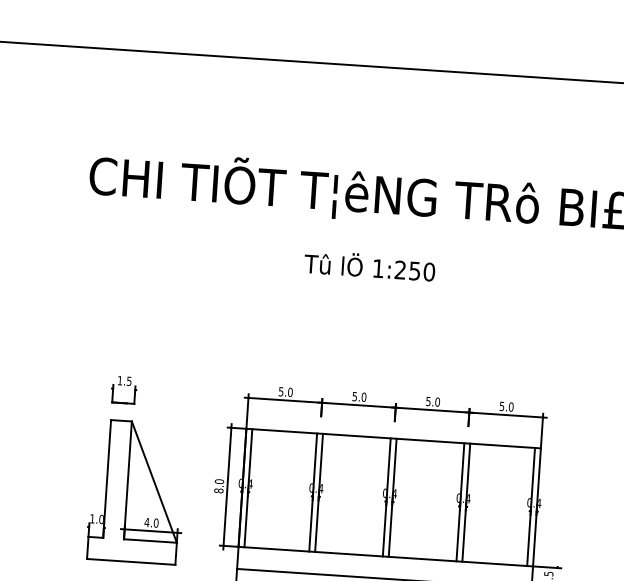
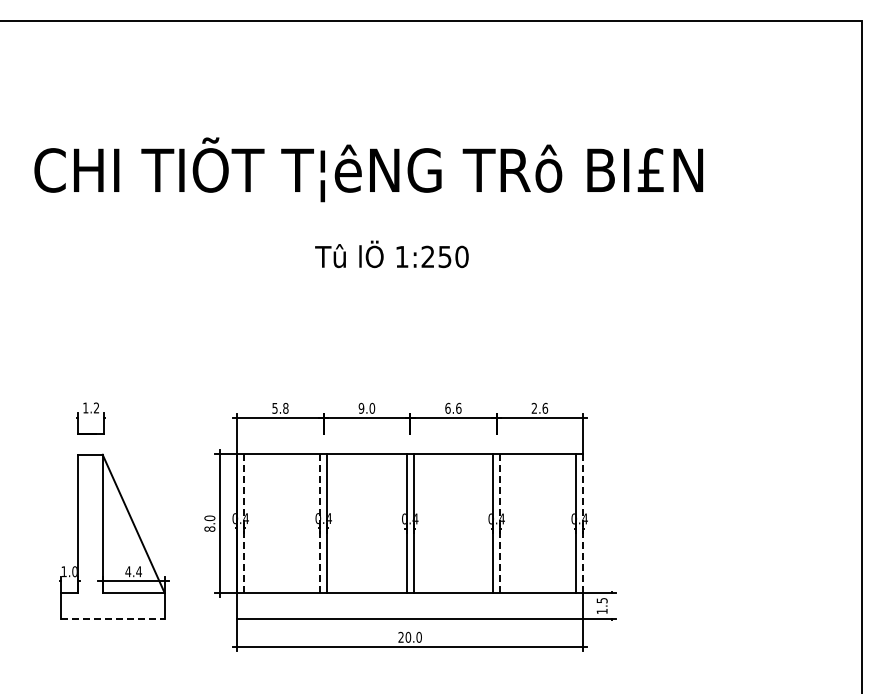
text: (369, 266) -> (391, 254), moved
text: (129, 380) -> (96, 407), 1.5 -> 1.2
text: (290, 392) -> (285, 408), 5.0 -> 5.8
text: (354, 395) -> (361, 407), 5.0 -> 9.0
text: (433, 401) -> (453, 407), 5.0 -> 6.6
text: (506, 405) -> (539, 407), 5.0 -> 2.6
line: (248, 488) -> (244, 524), solid -> dashed
line: (313, 493) -> (320, 524), solid -> dashed
line: (466, 503) -> (500, 524), solid -> dashed
line: (537, 507) -> (583, 523), solid -> dashed
text: (155, 522) -> (138, 571), 4.0 -> 4.4
line: (130, 562) -> (112, 619), solid -> dashed

